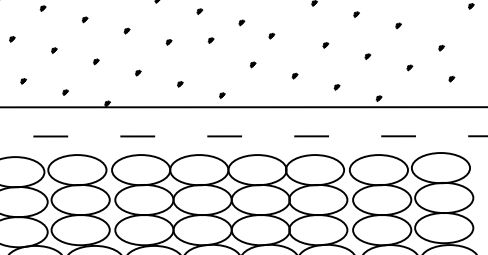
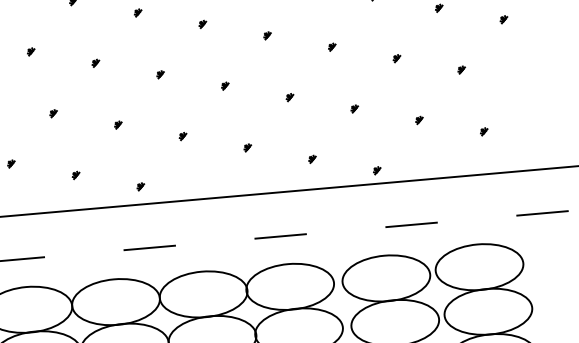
part: (271, 35) -> (224, 85), moved
part: (210, 40) -> (117, 124), moved
part: (441, 47) -> (461, 69), moved

